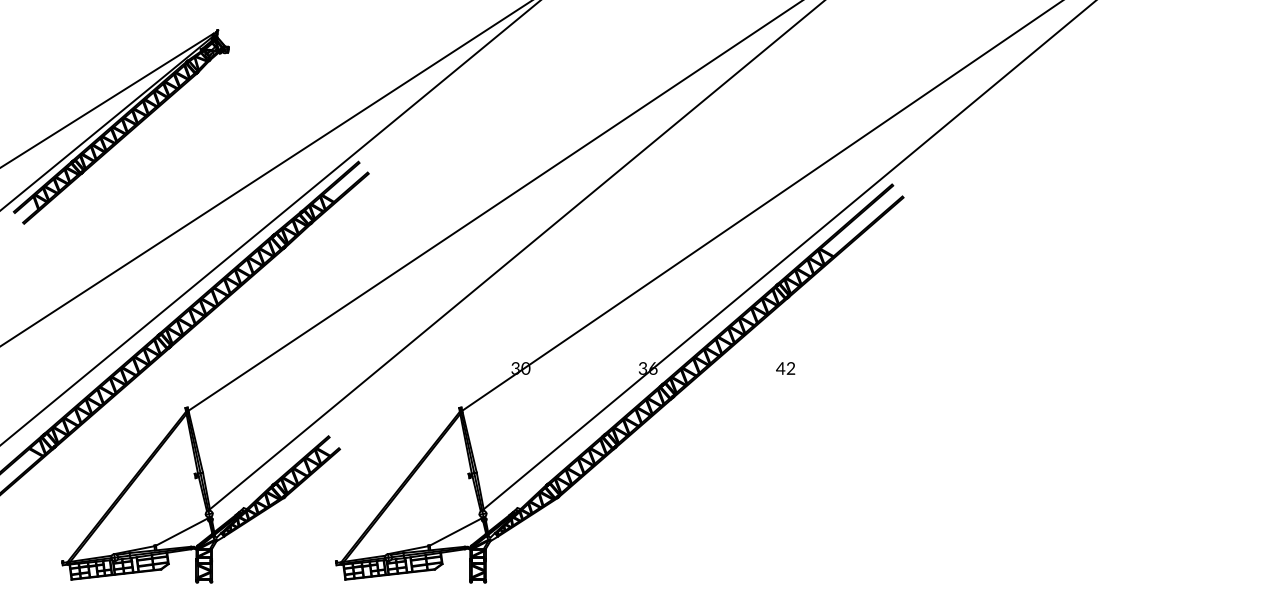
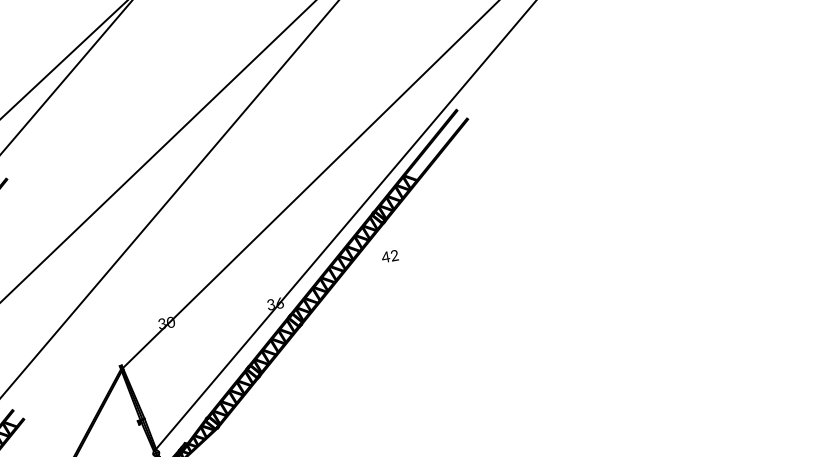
text: (785, 368) -> (389, 256), moved

